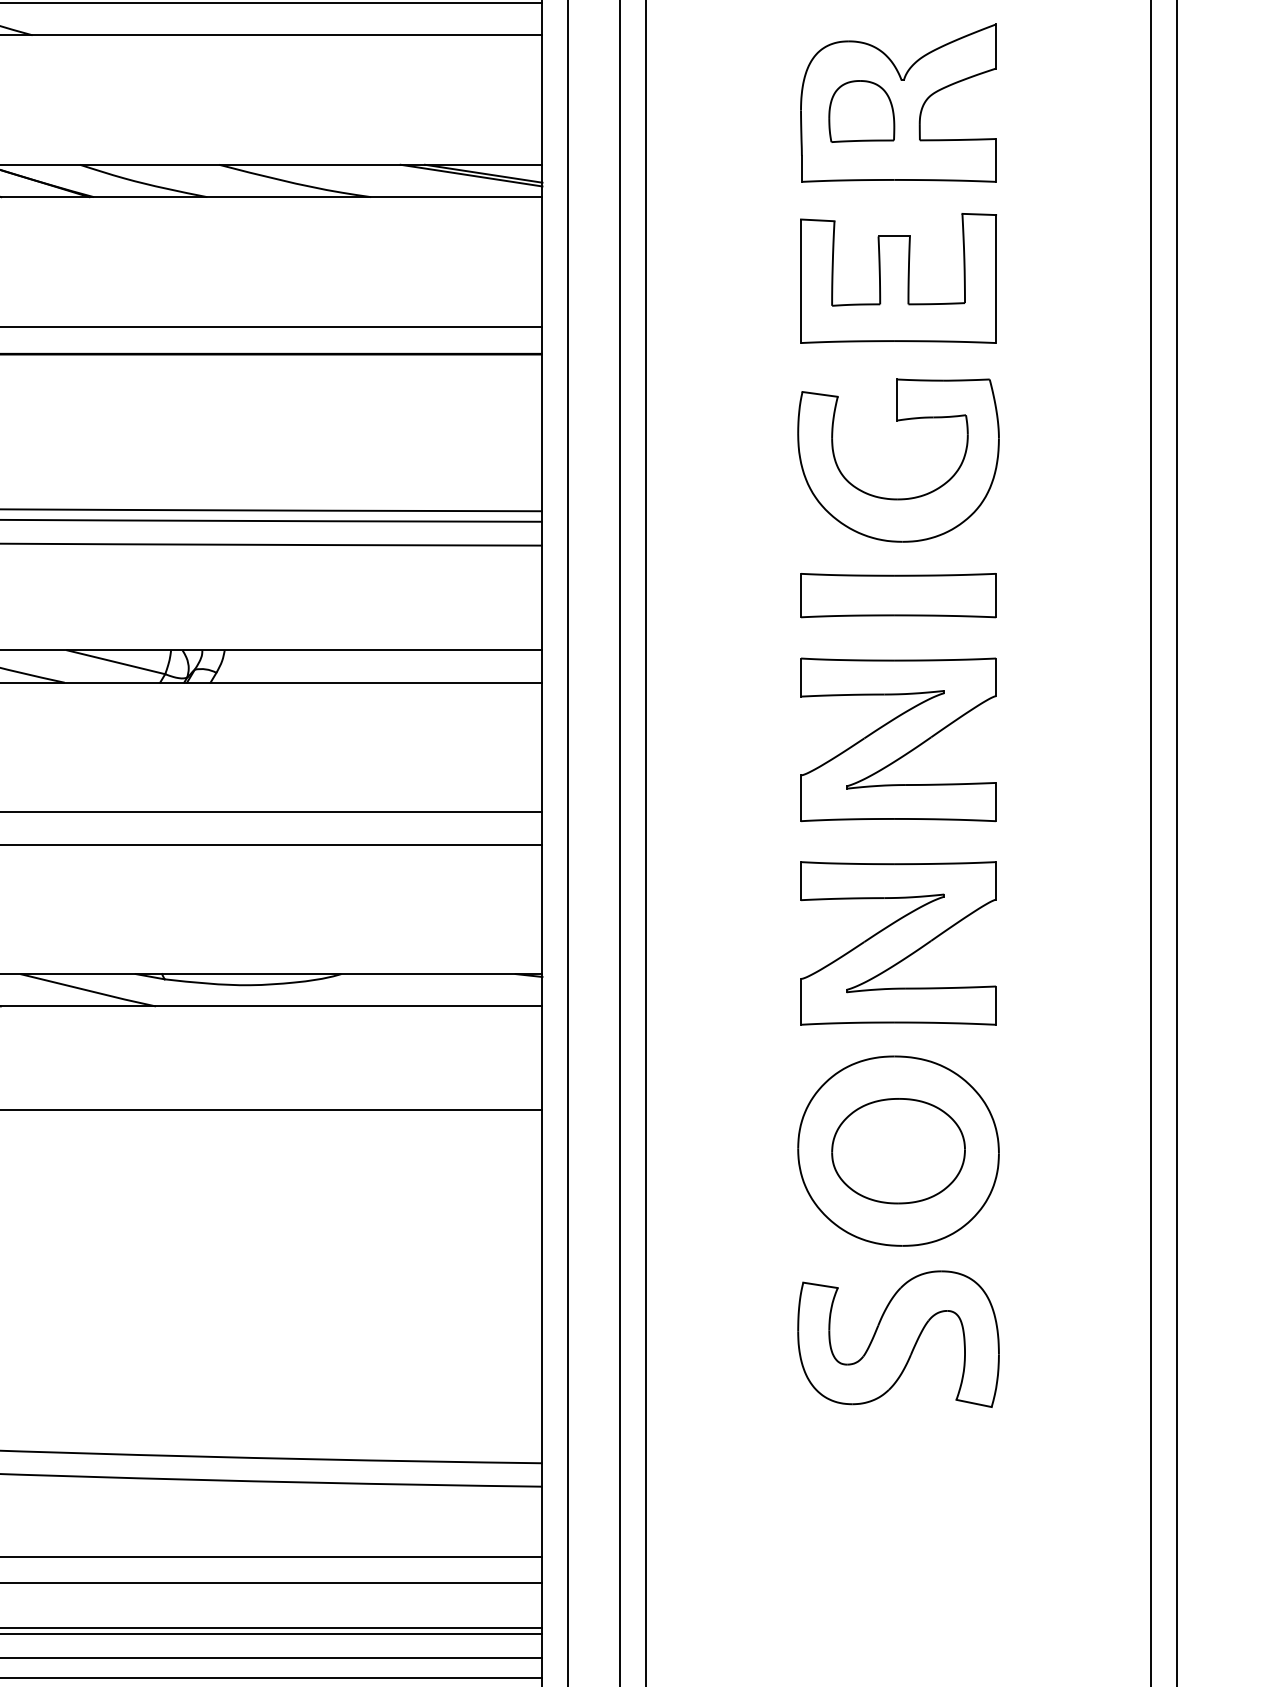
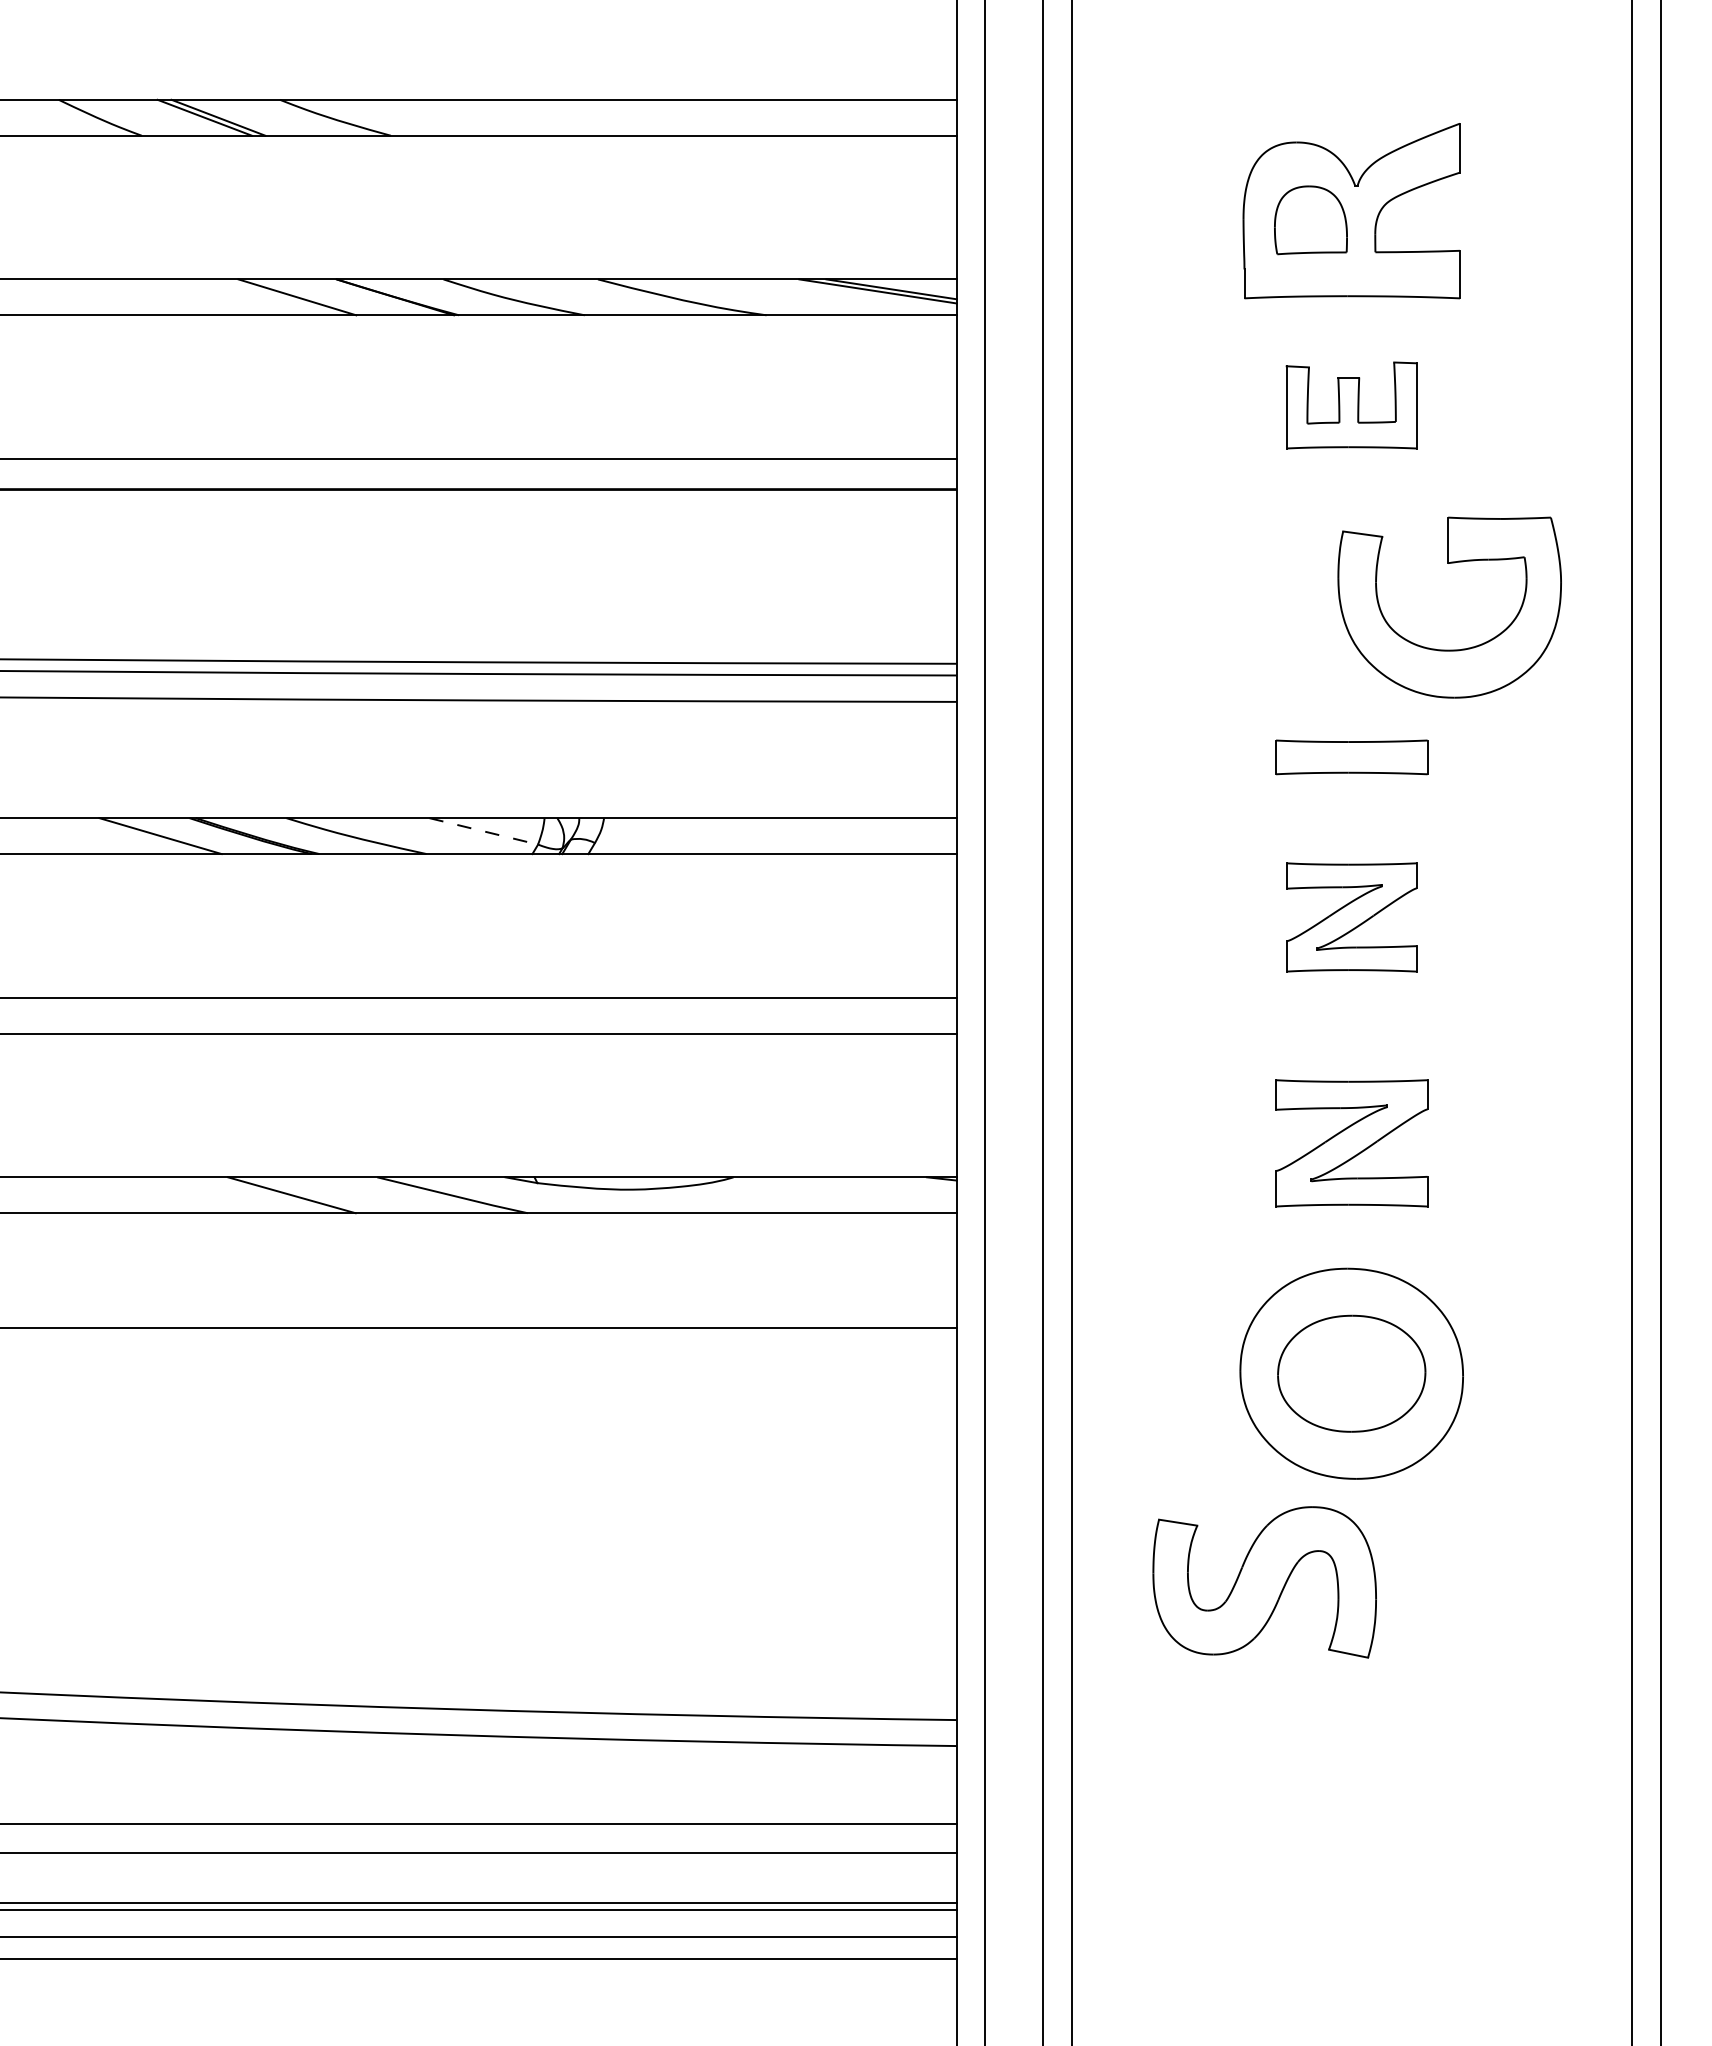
part: (898, 278) -> (1351, 405), size x0.6
part: (898, 498) -> (1449, 649), moved
part: (898, 595) -> (1351, 757), size x0.7
line: (116, 662) -> (483, 831), solid -> dashed
part: (898, 739) -> (1351, 917), size x0.6
part: (898, 943) -> (1351, 1143), size x0.7
part: (898, 1339) -> (1264, 1582), moved

